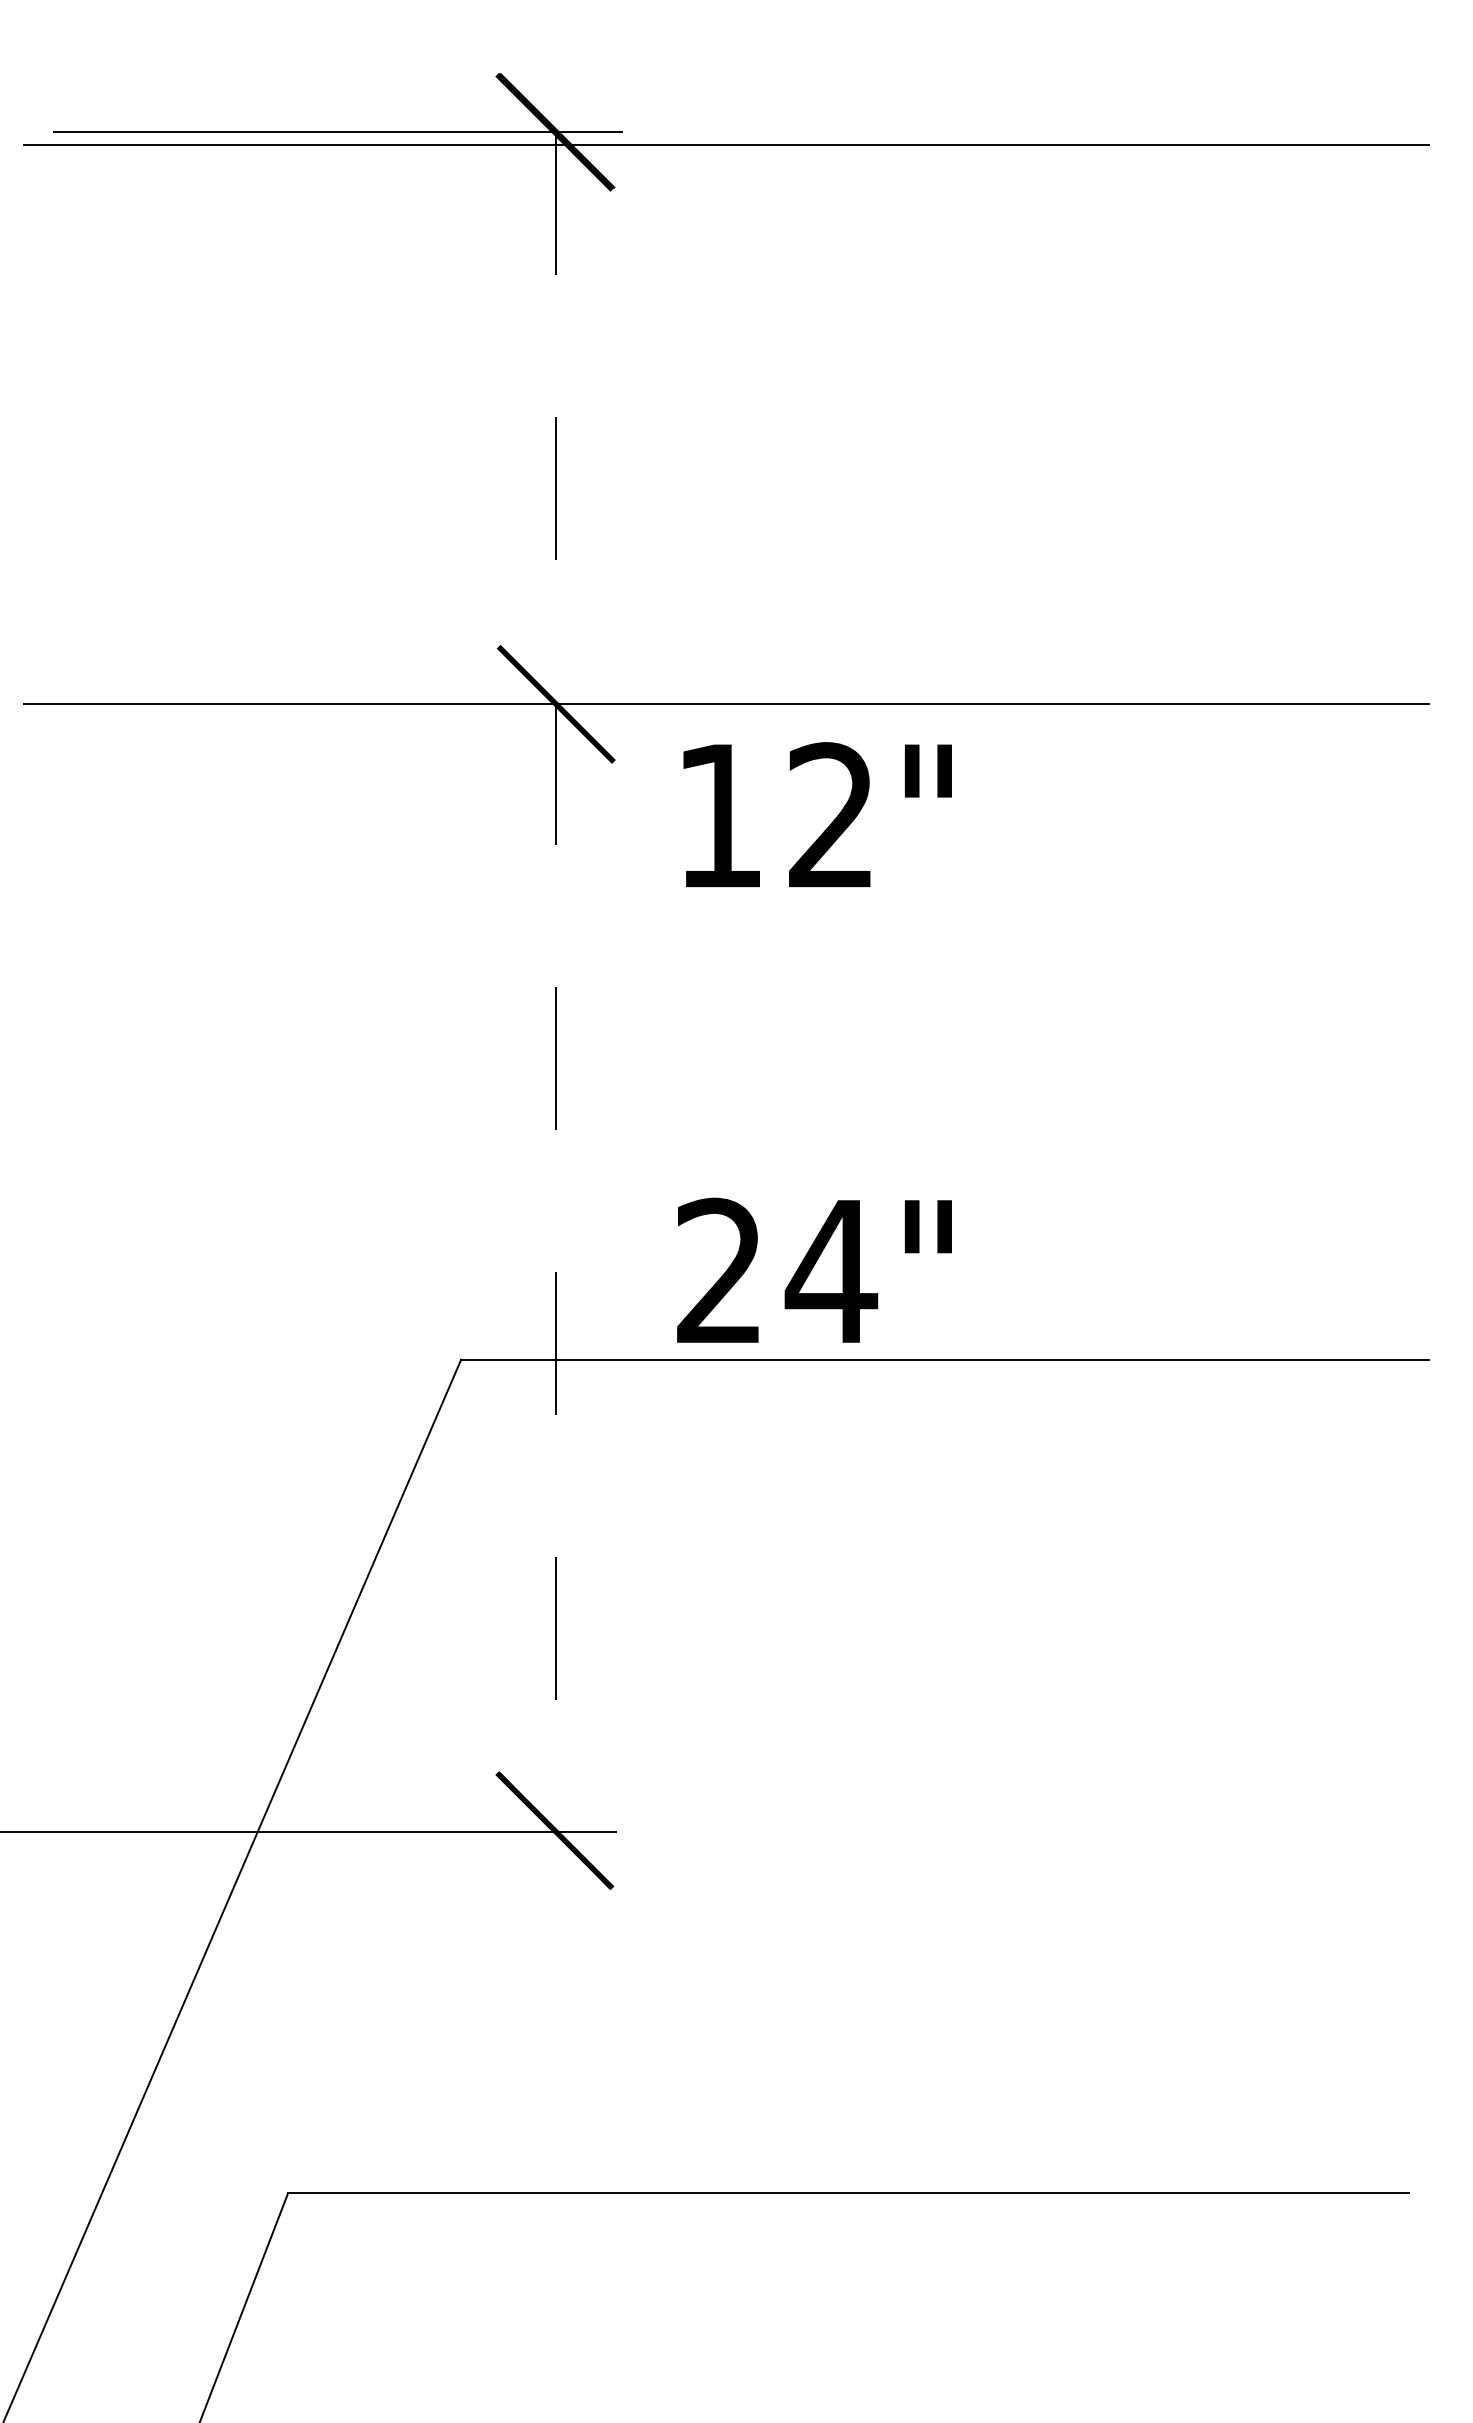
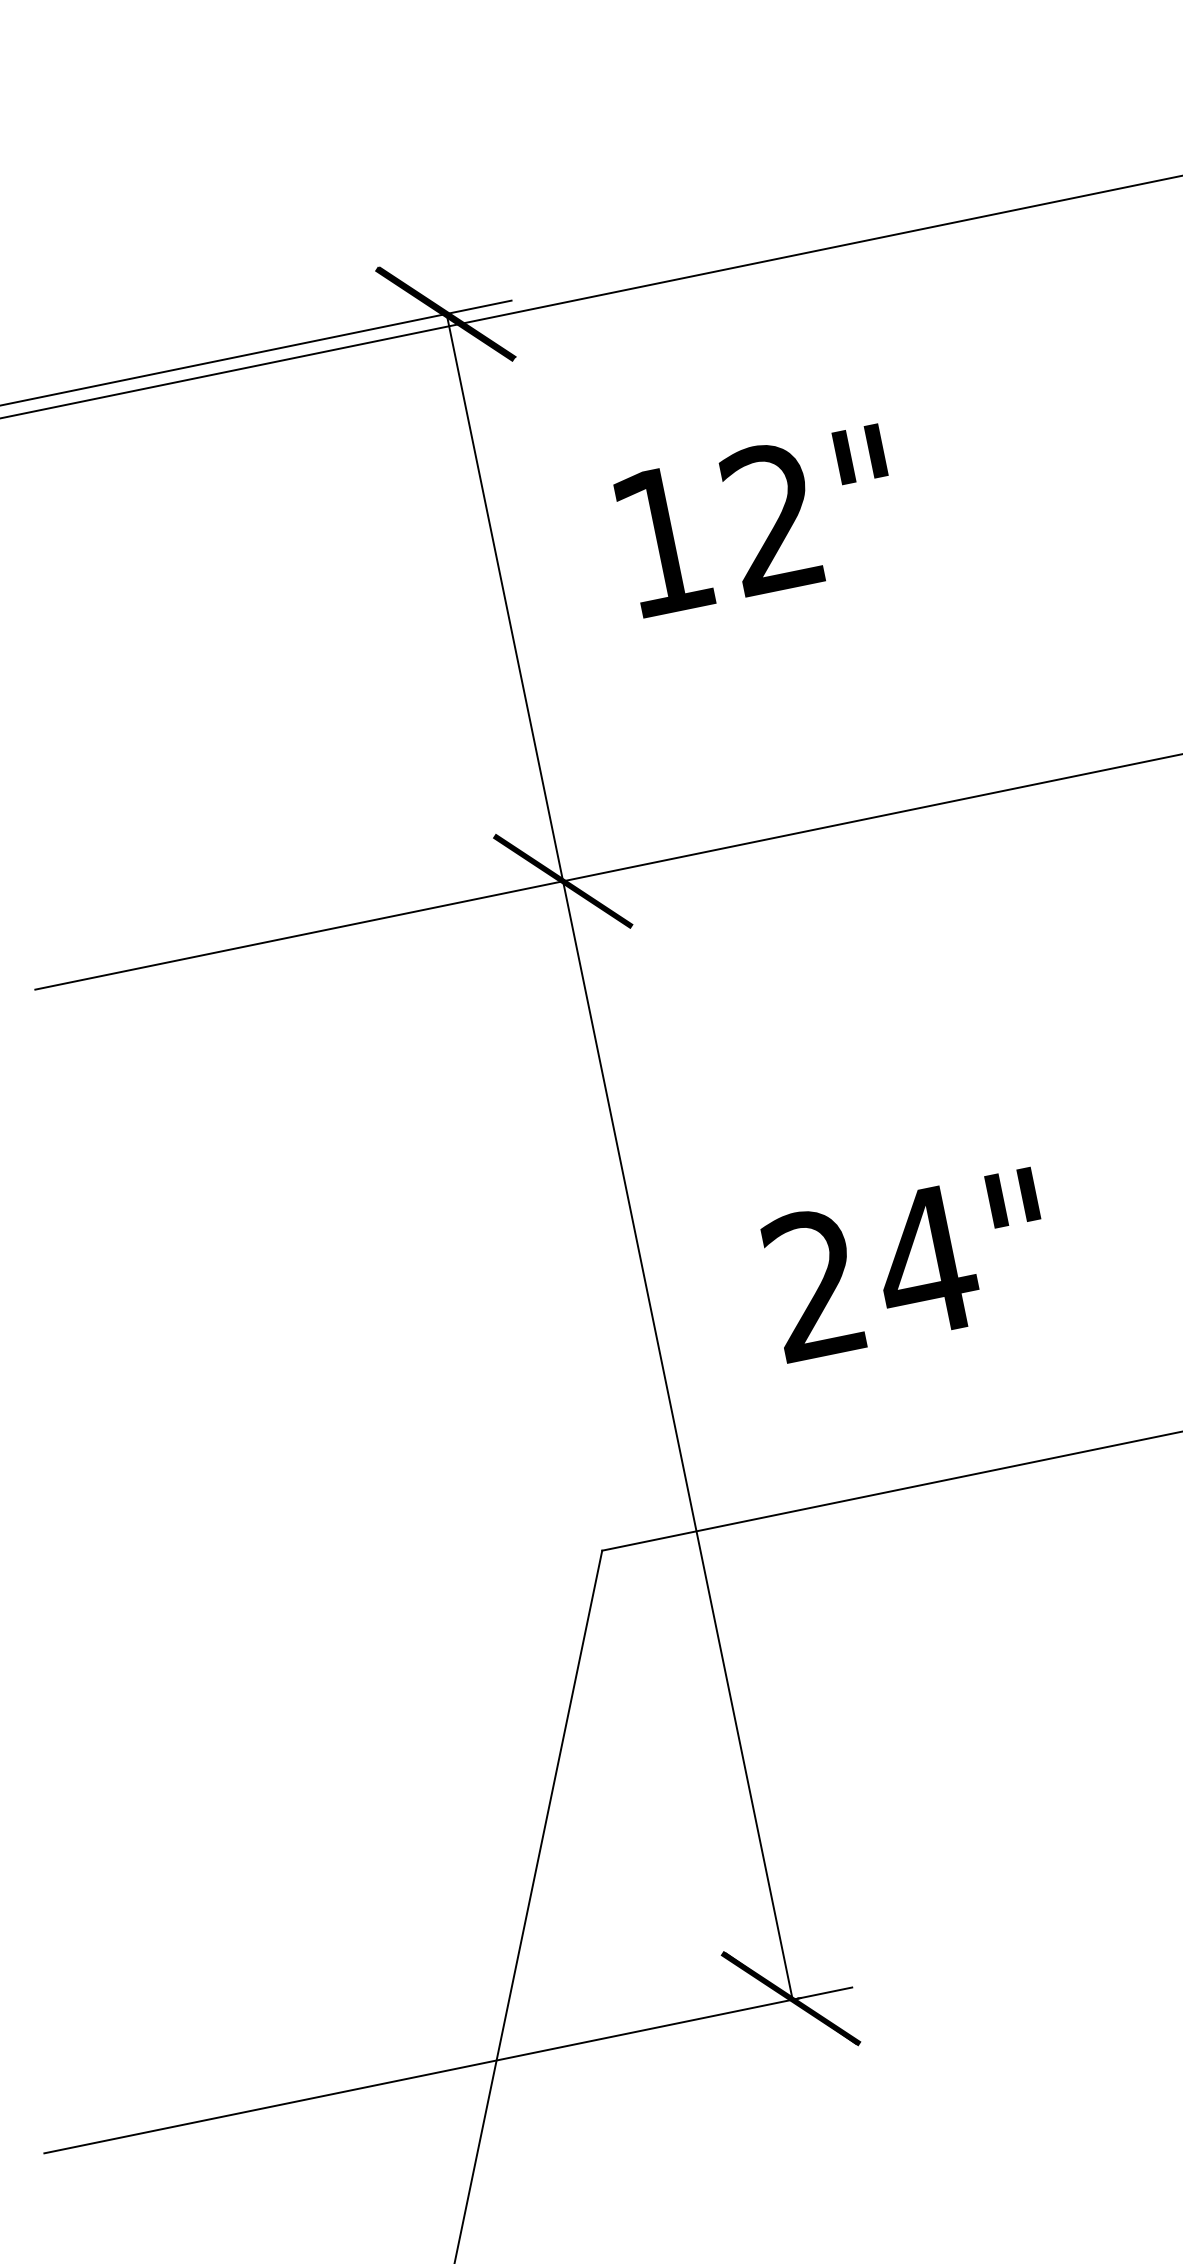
text: (817, 814) -> (758, 519), moved
line: (556, 982) -> (620, 1157), dashed -> solid
text: (814, 1269) -> (908, 1263), moved

